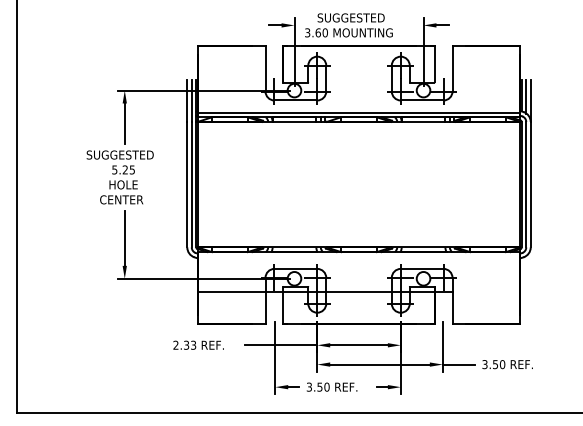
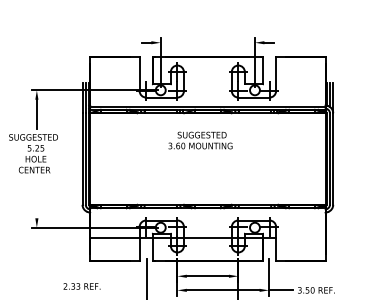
text: (348, 25) -> (200, 140), moved
line: (124, 237) -> (36, 197), removed
text: (198, 344) -> (81, 285), moved
line: (280, 345) -> (150, 276), removed

